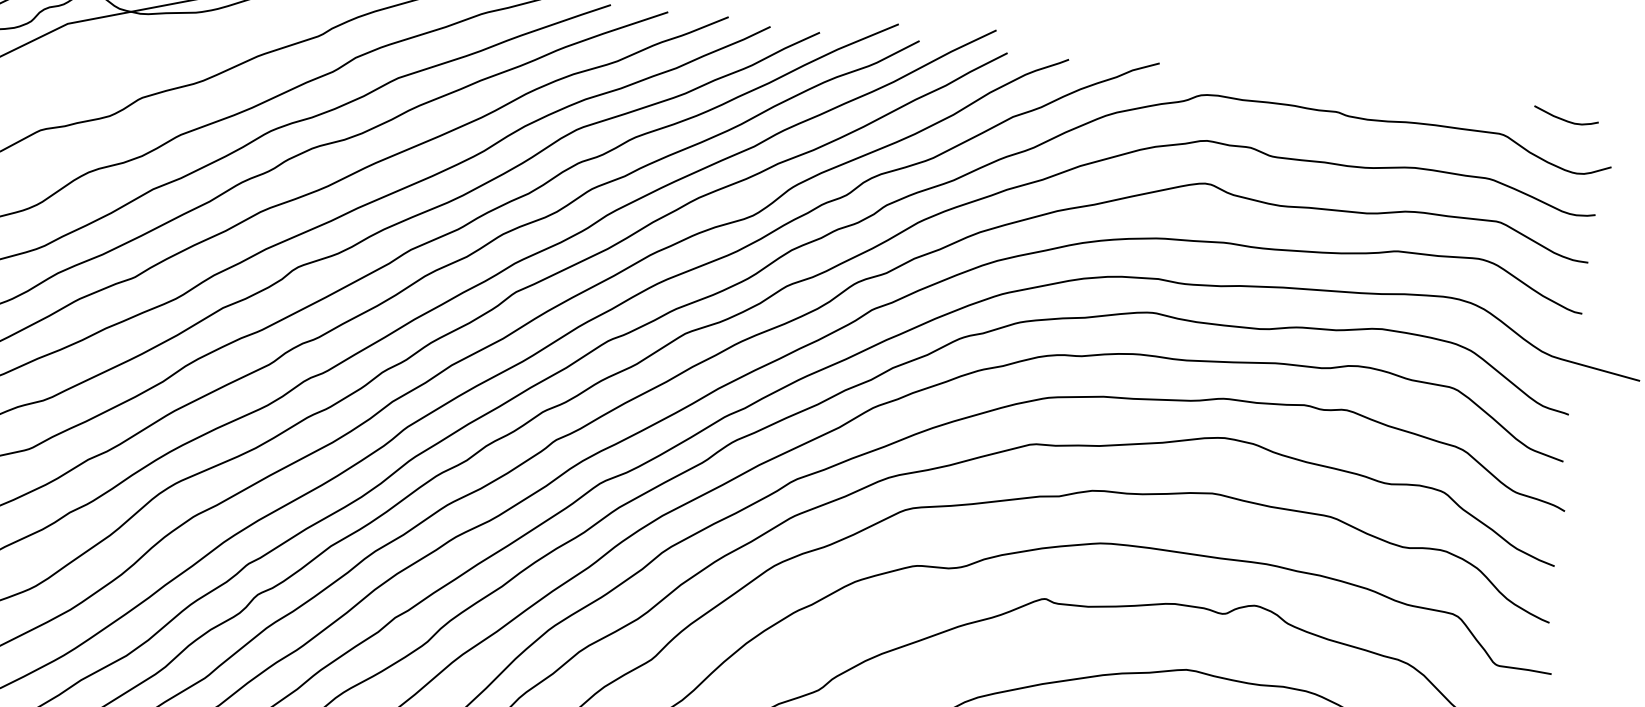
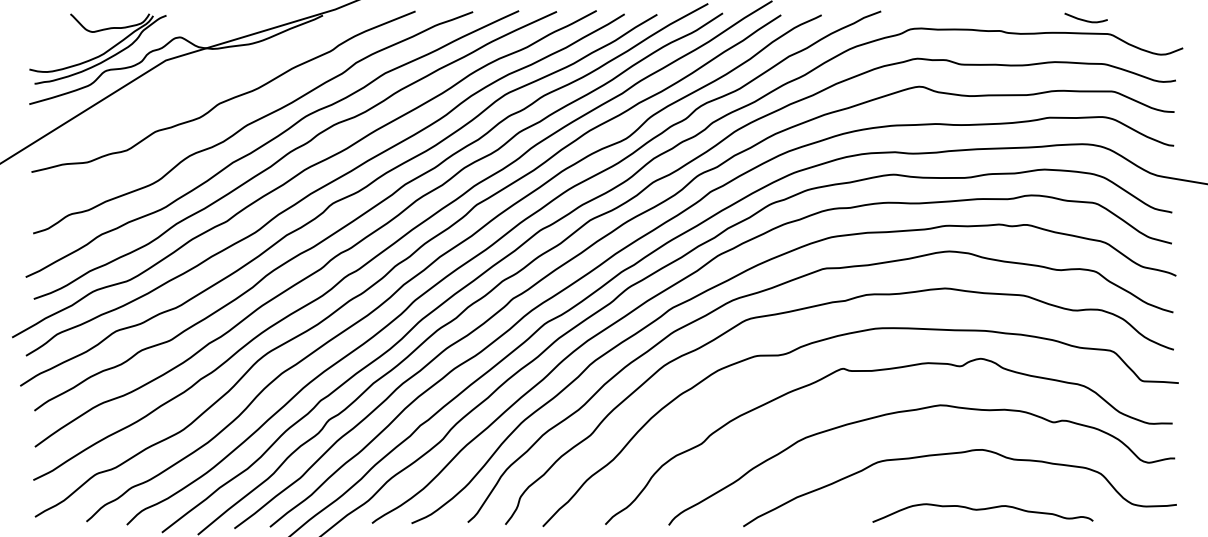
curve: (1565, 118) -> (1085, 19), moved

